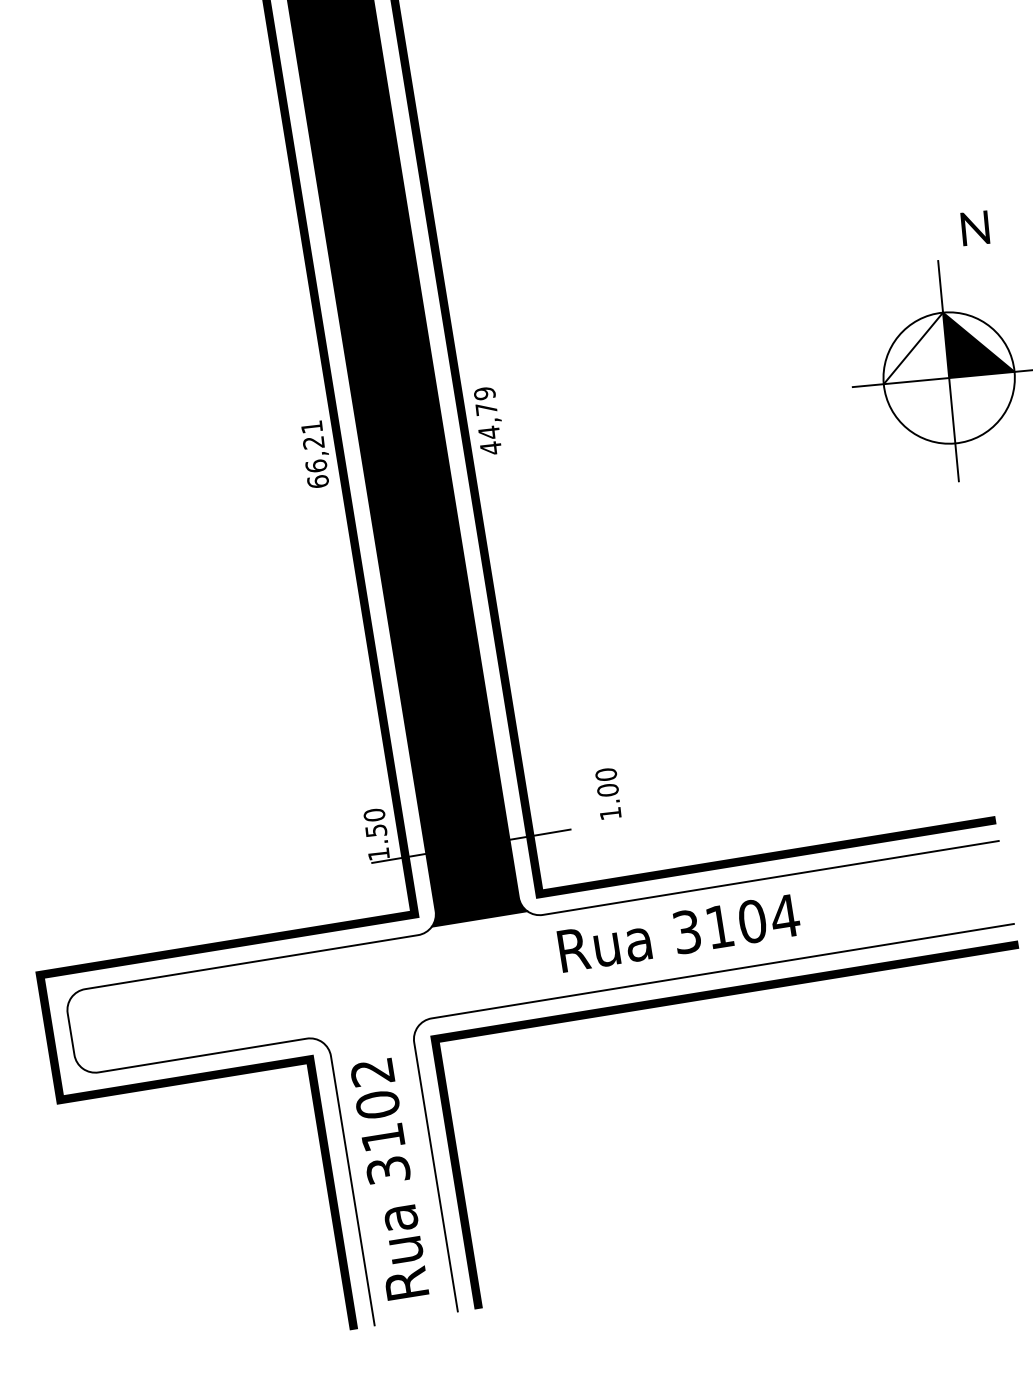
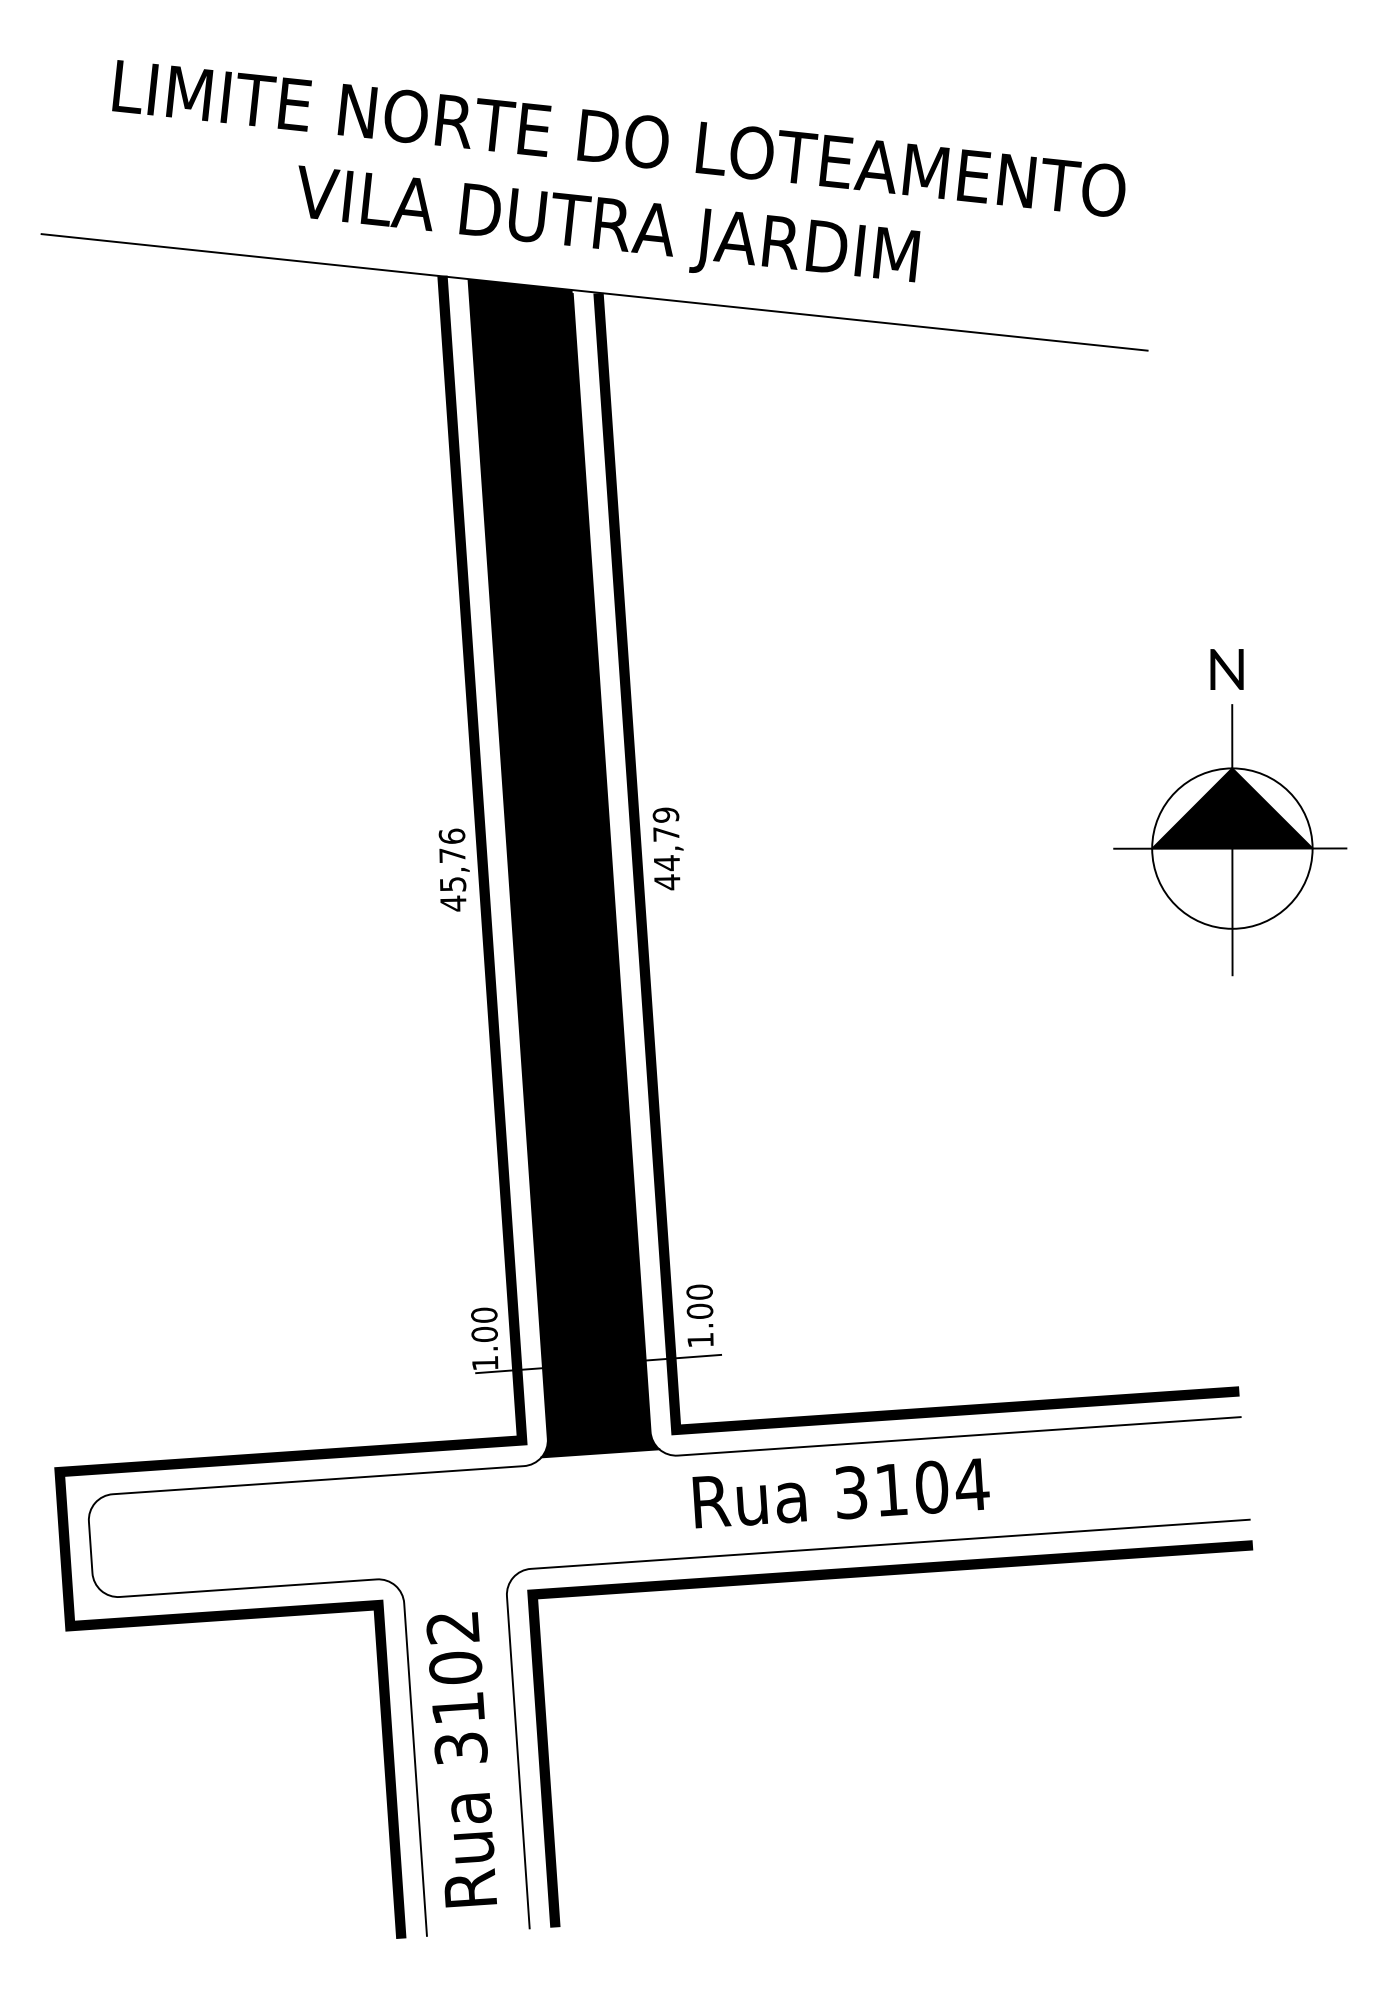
text: (974, 228) -> (1226, 669), moved
fill: (913, 348) -> (1192, 808), added
text: (314, 454) -> (452, 869), 66,21 -> 45,76
text: (607, 793) -> (699, 1315), moved
text: (376, 829) -> (484, 1333), 1.50 -> 1.00

